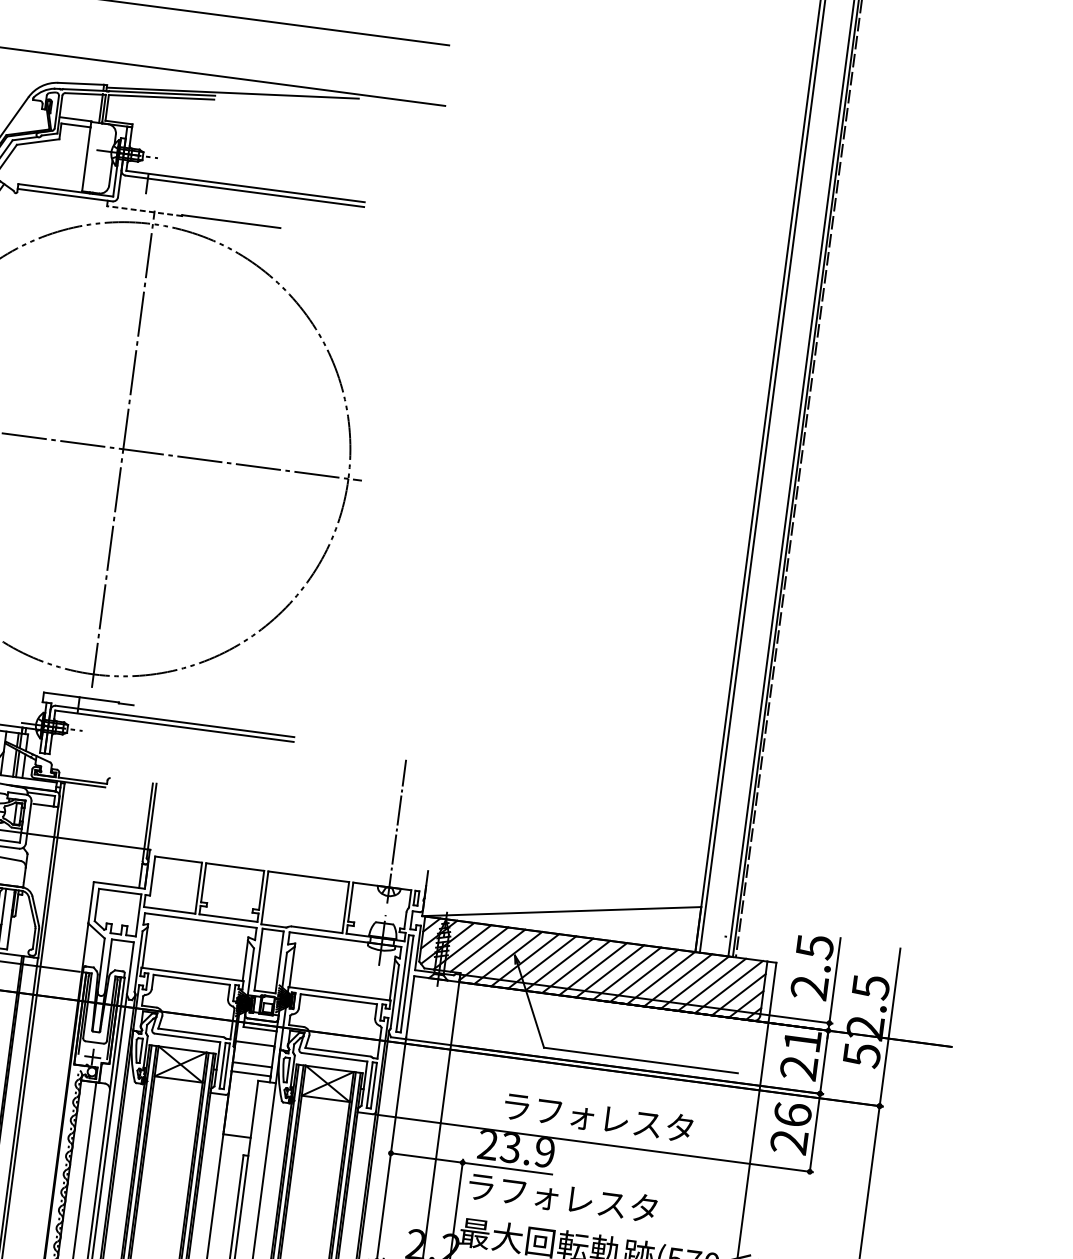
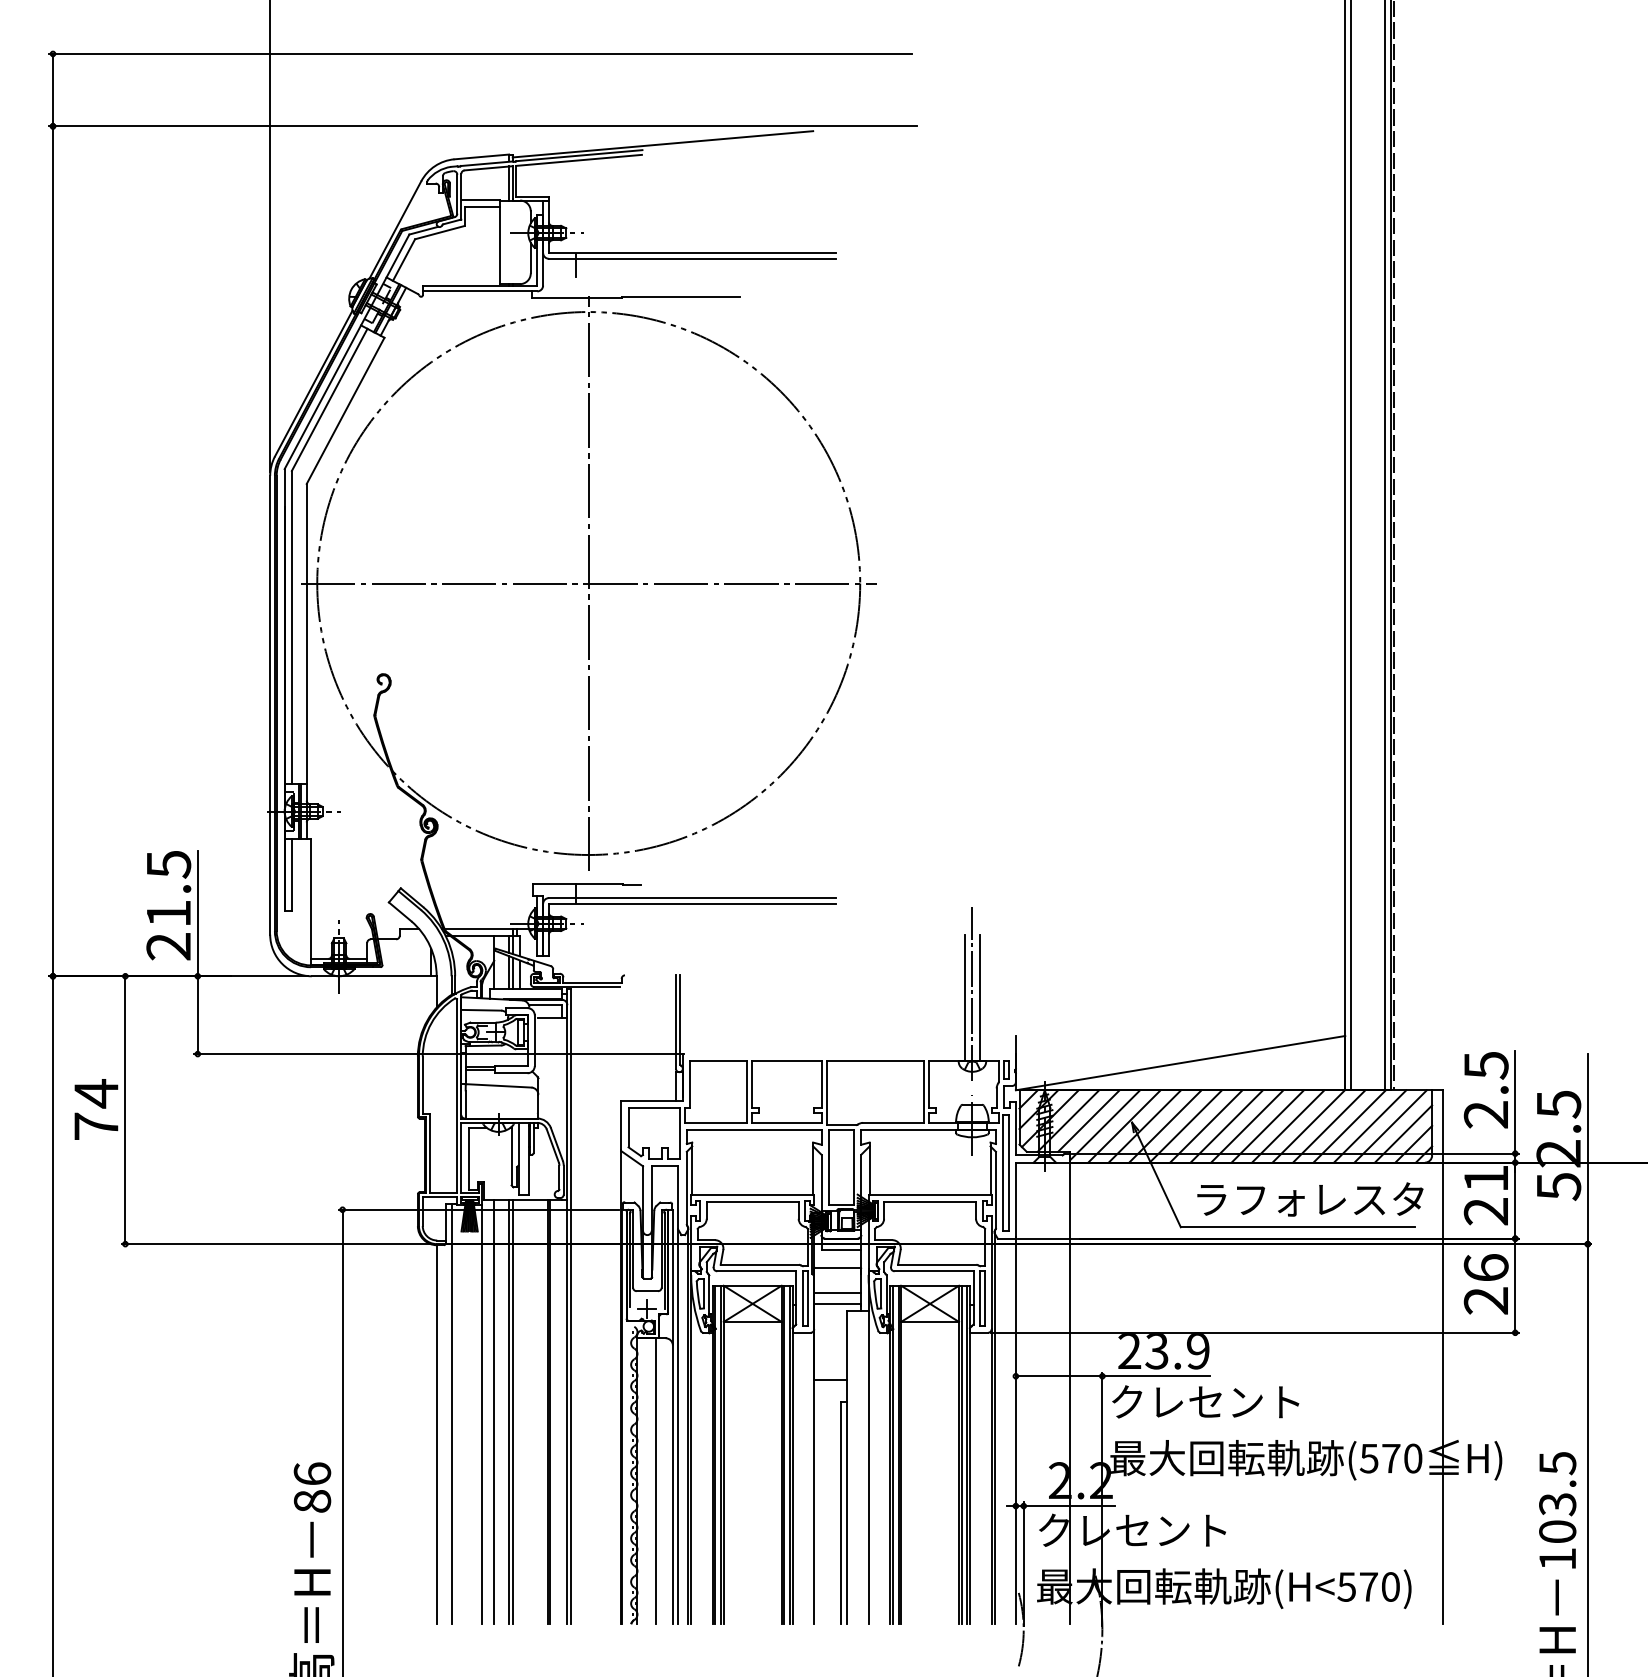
line: (144, 210) -> (576, 297), dashed -> solid
line: (389, 833) -> (964, 997), added
line: (402, 835) -> (980, 997), added
text: (598, 1117) -> (1310, 1199), moved
text: (561, 1197) -> (1225, 1402), ラフォレスタ -> クレセント

